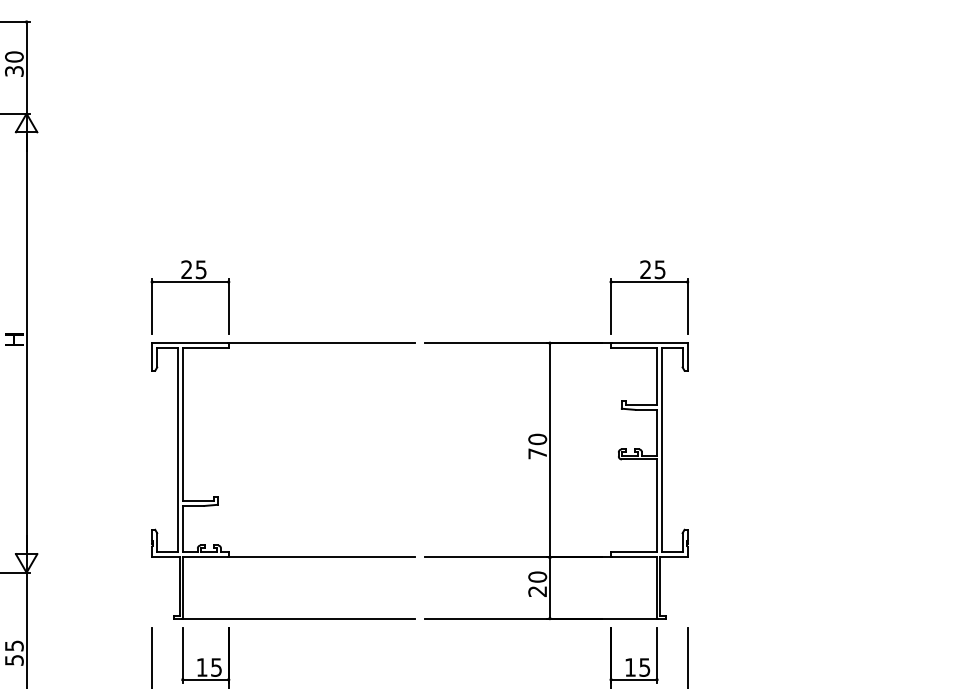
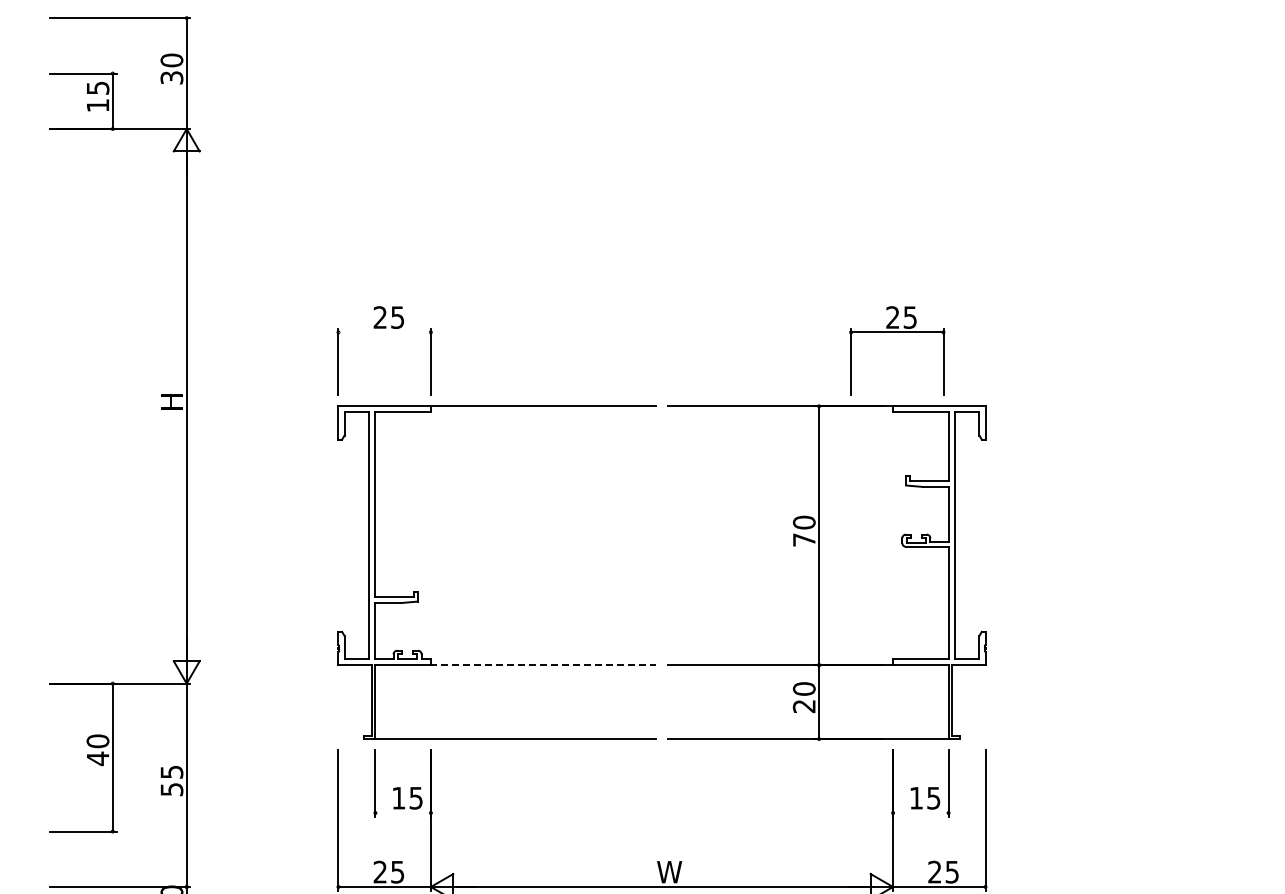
line: (190, 282) -> (384, 332), removed
part: (649, 282) -> (897, 332), moved
line: (321, 557) -> (543, 665), solid -> dashed
line: (205, 680) -> (402, 813), removed
line: (633, 680) -> (920, 813), removed

